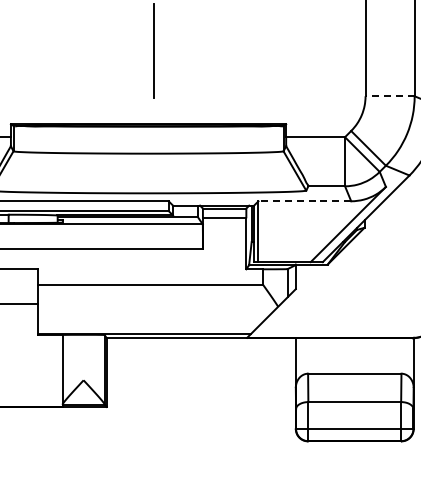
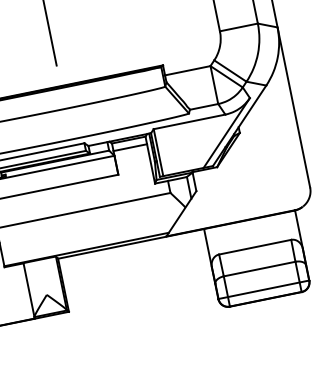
line: (390, 96) -> (239, 27), dashed -> solid
line: (304, 201) -> (189, 122), dashed -> solid

